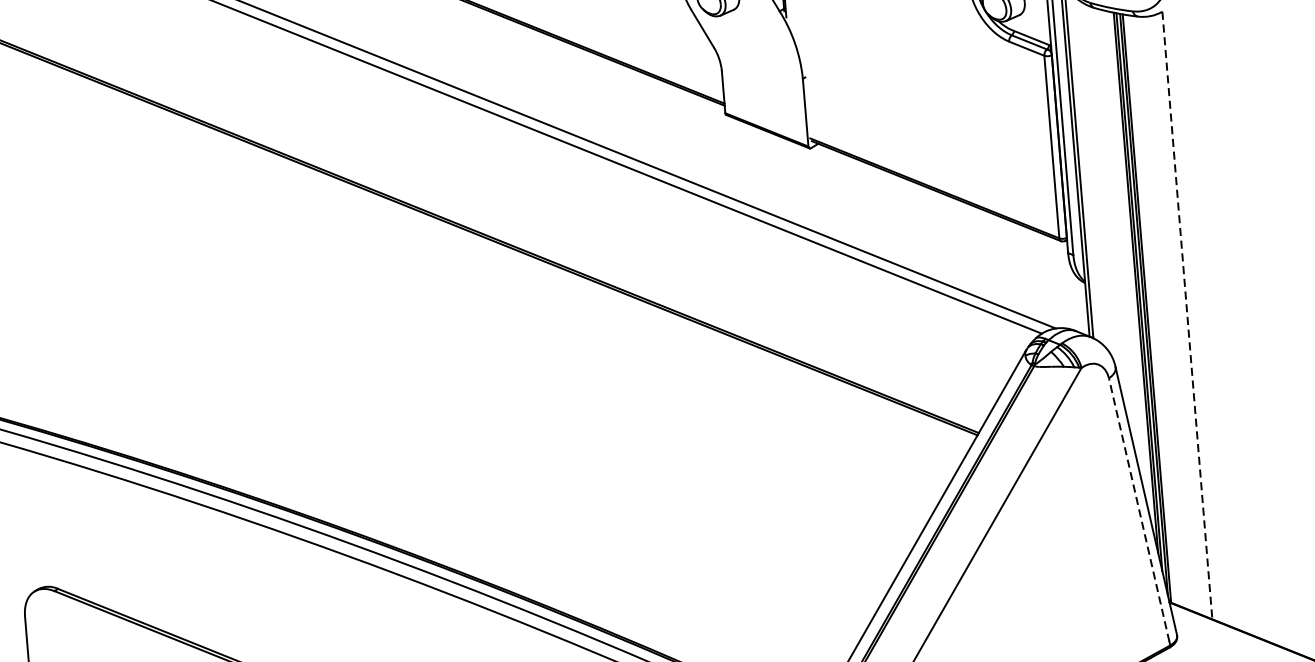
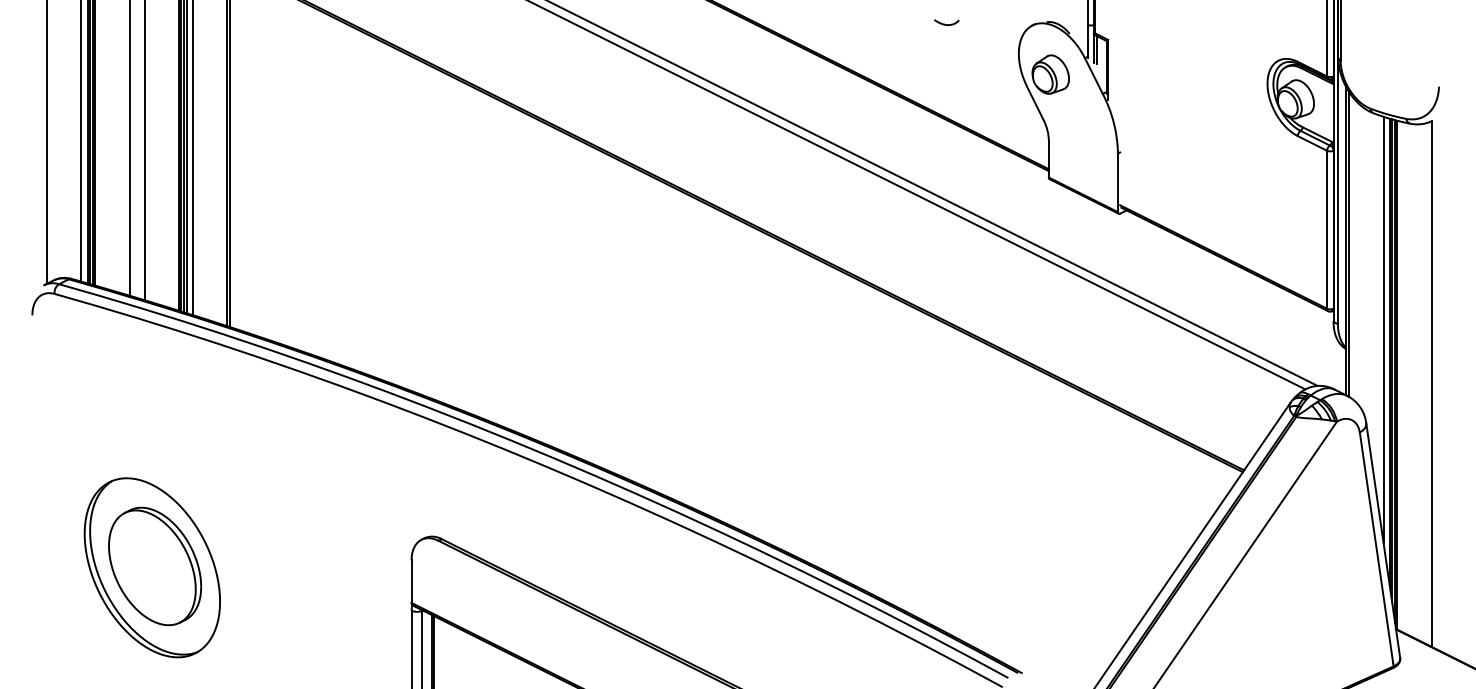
line: (1126, 257) -> (1383, 329), added
line: (1187, 316) -> (1431, 384), dashed -> solid
line: (1139, 509) -> (1376, 547), dashed -> solid

